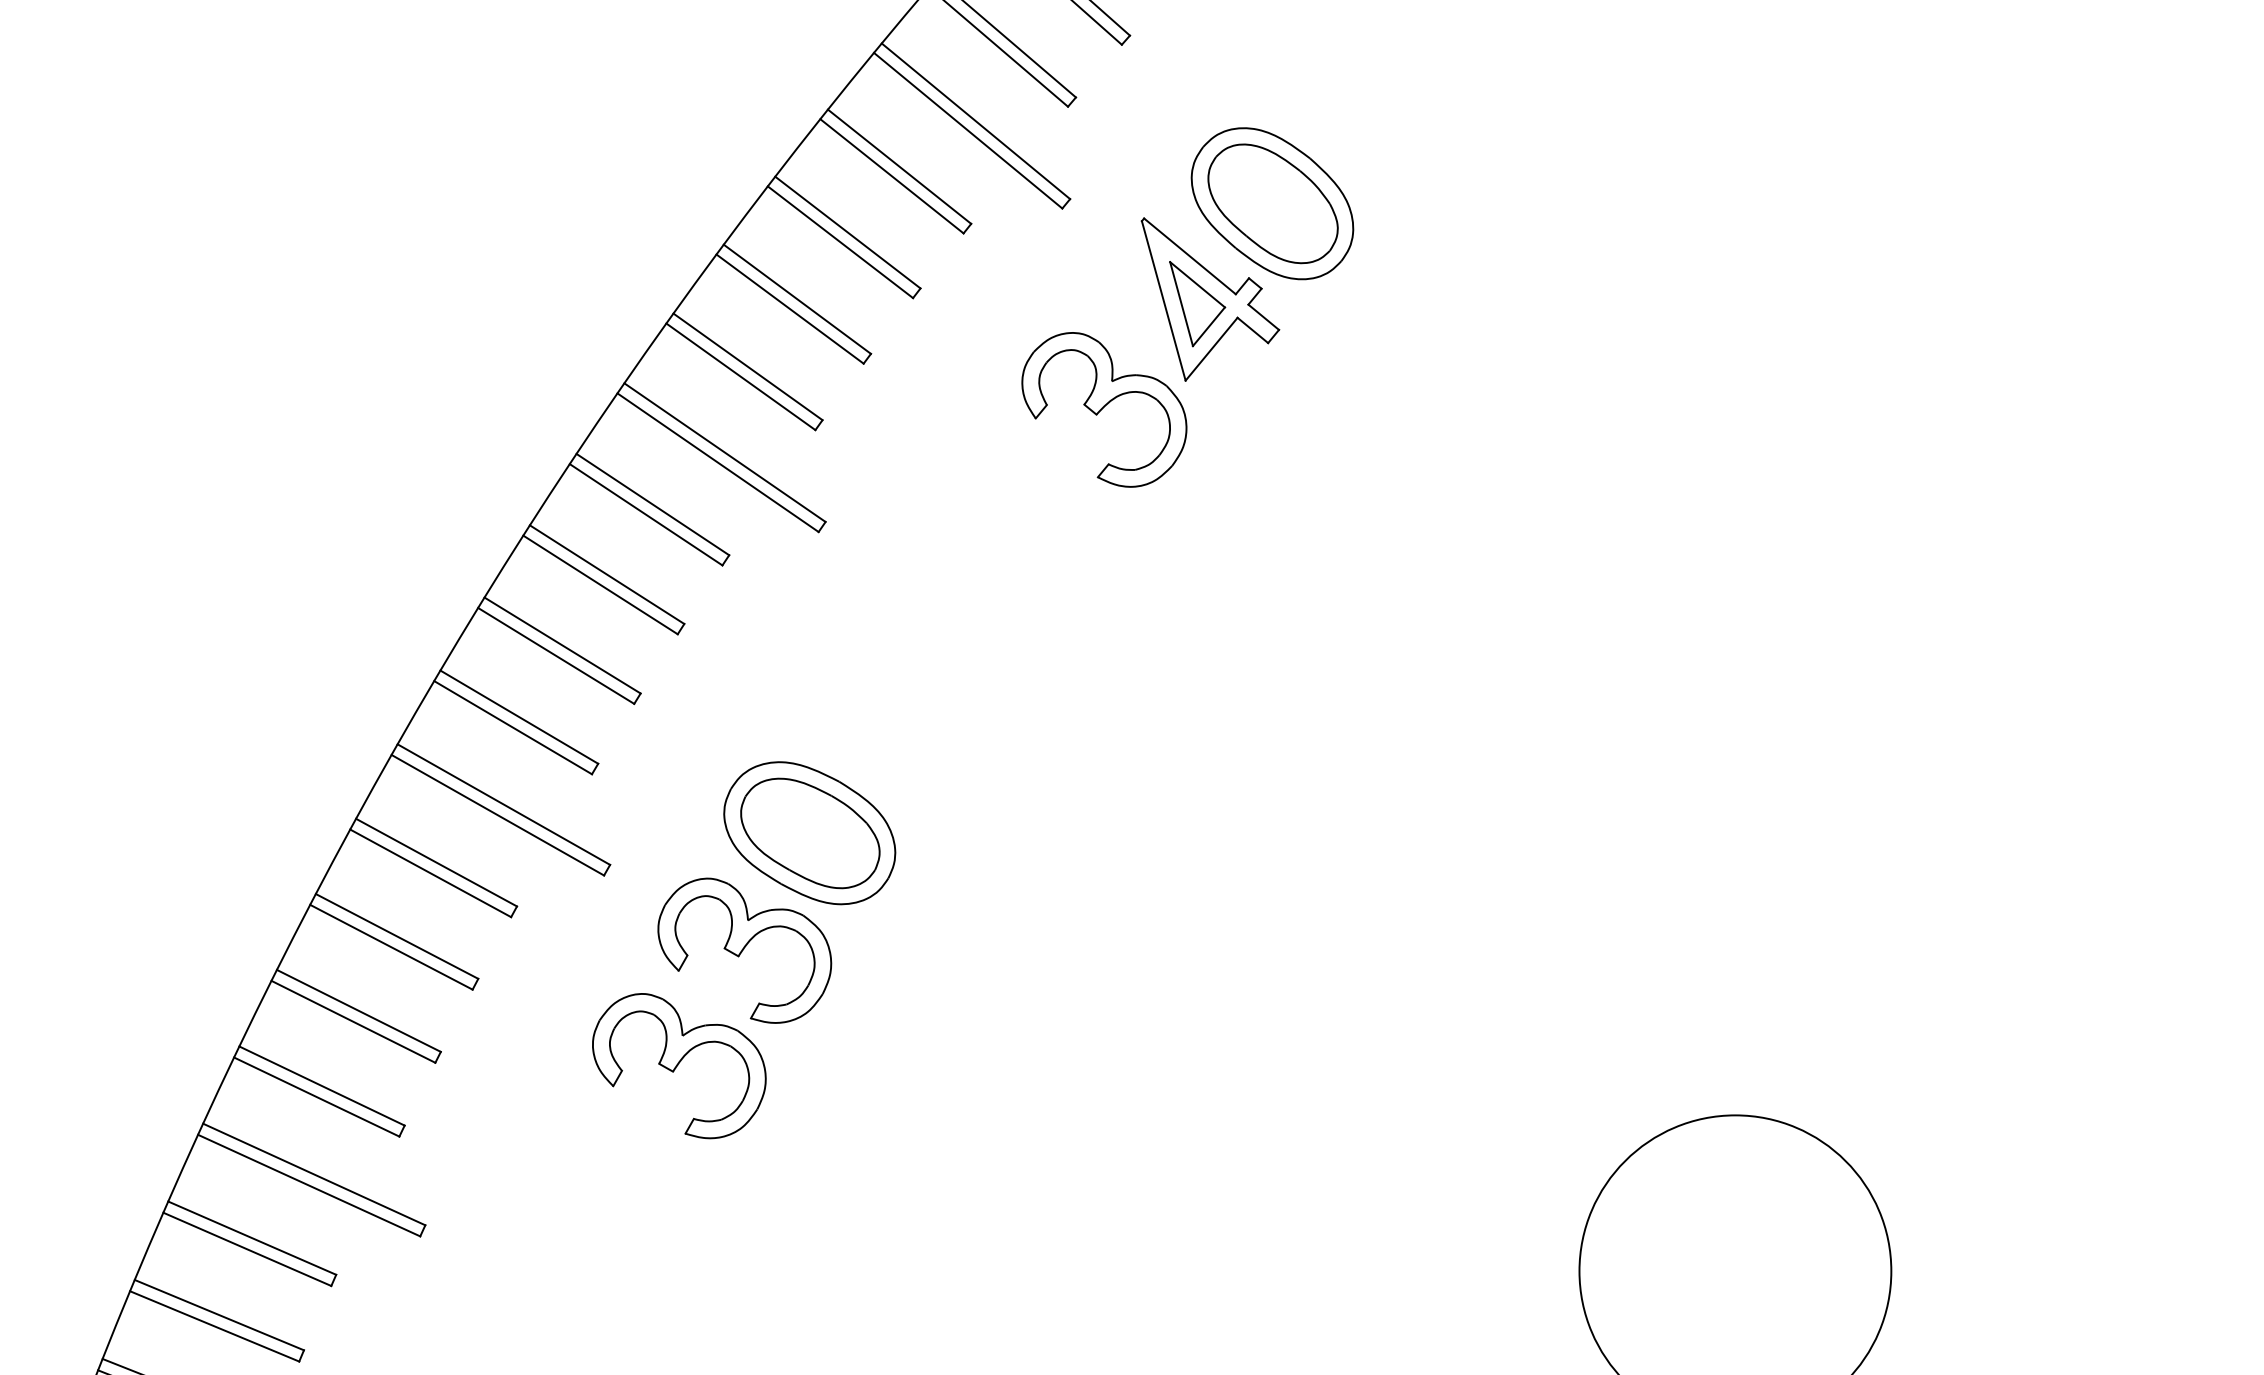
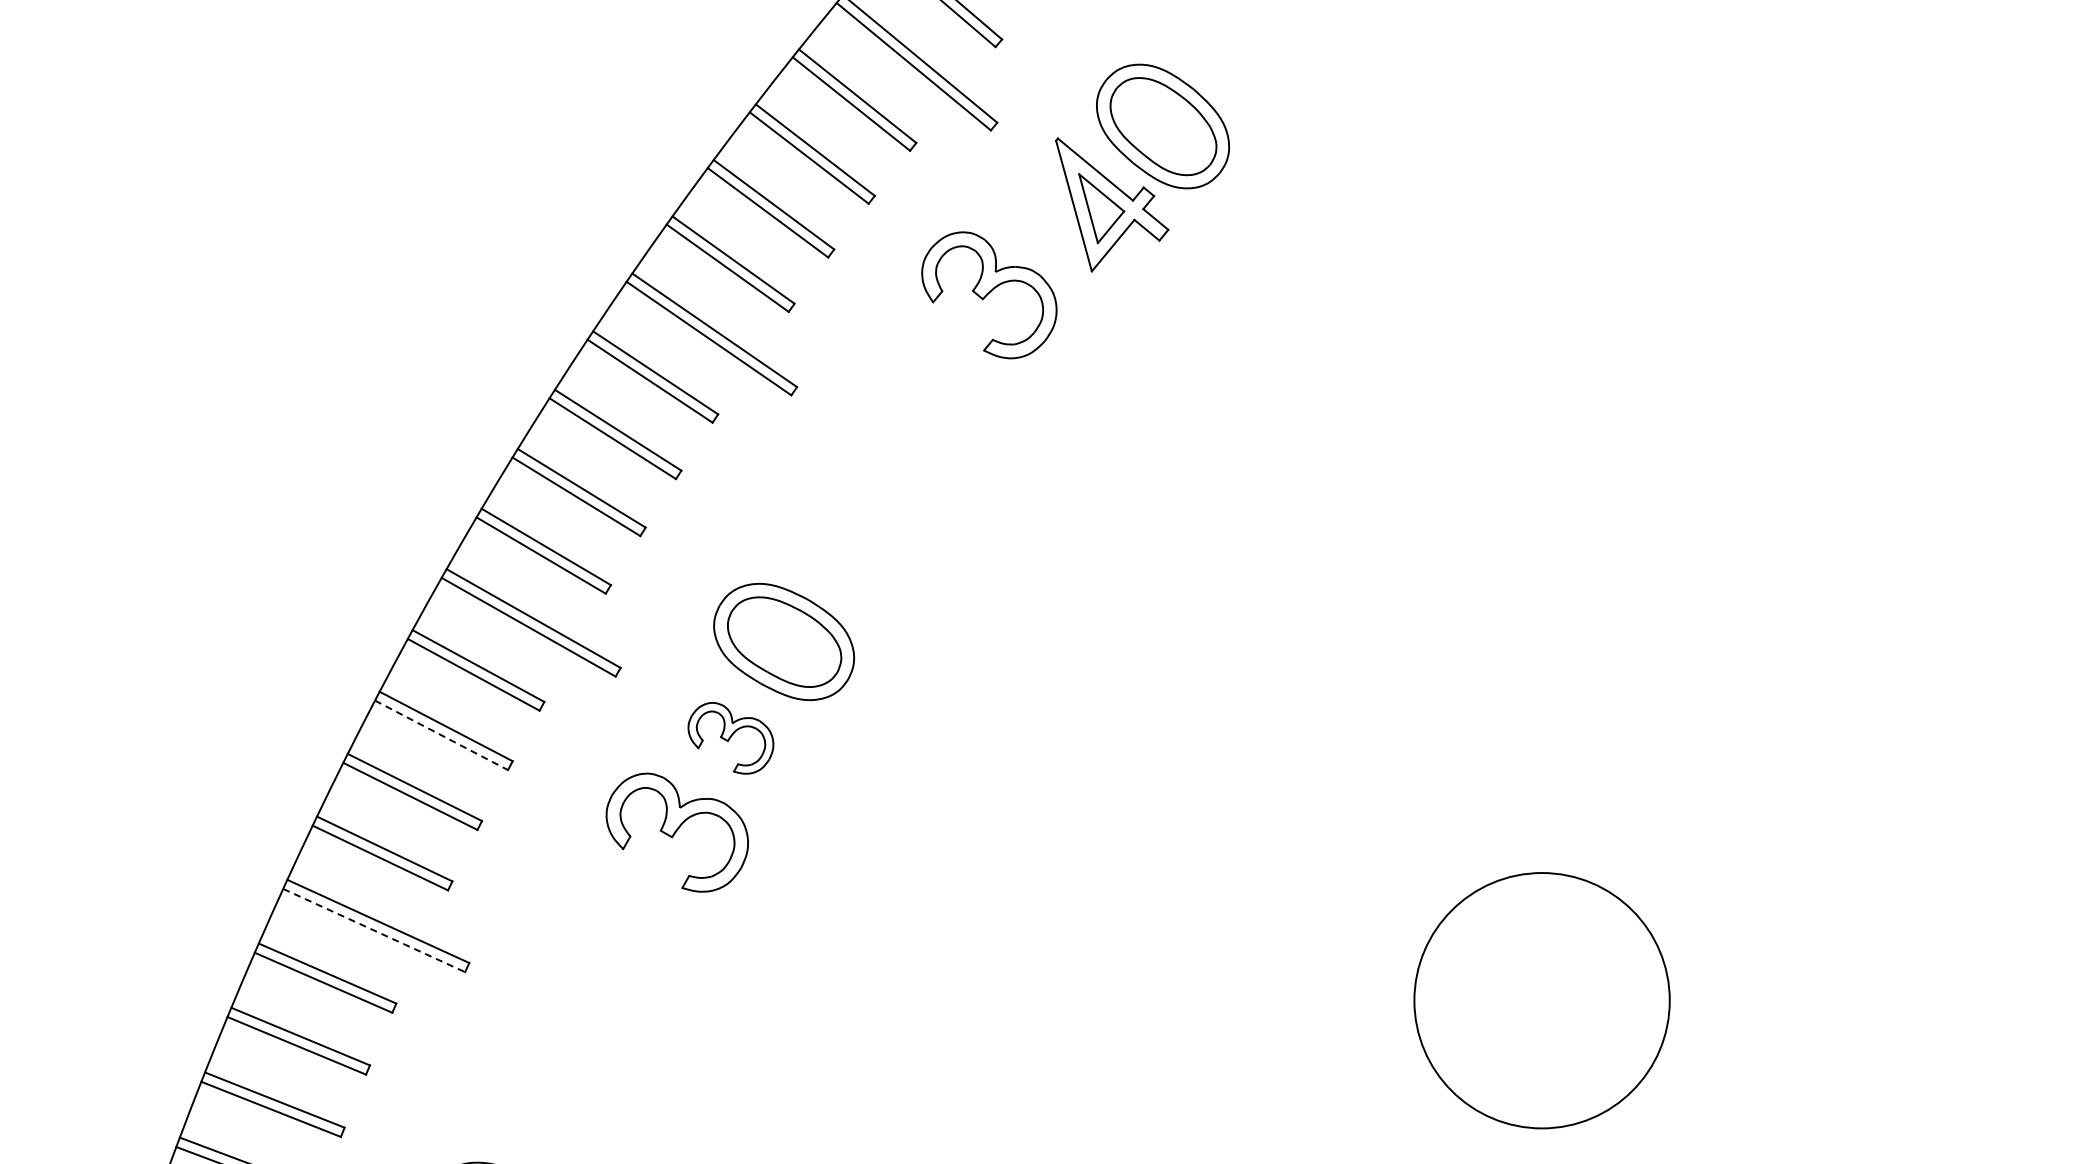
part: (1104, 410) -> (989, 295), moved
line: (391, 947) -> (441, 735), solid -> dashed
part: (744, 951) -> (730, 738), size x0.6
line: (309, 1185) -> (374, 930), solid -> dashed

